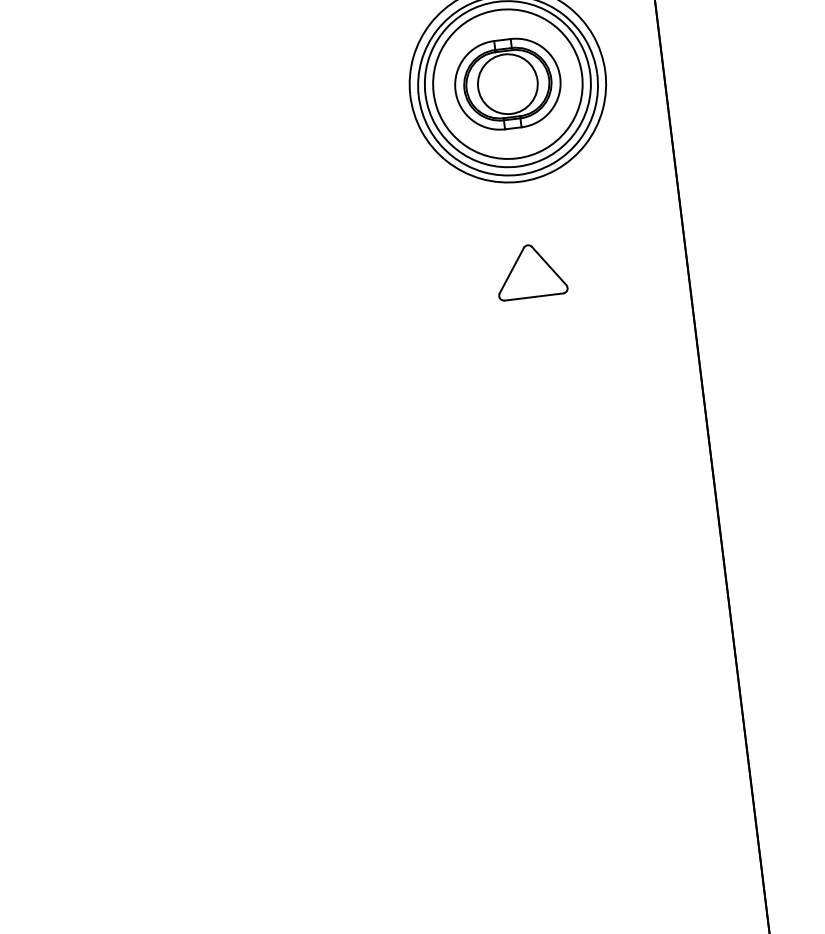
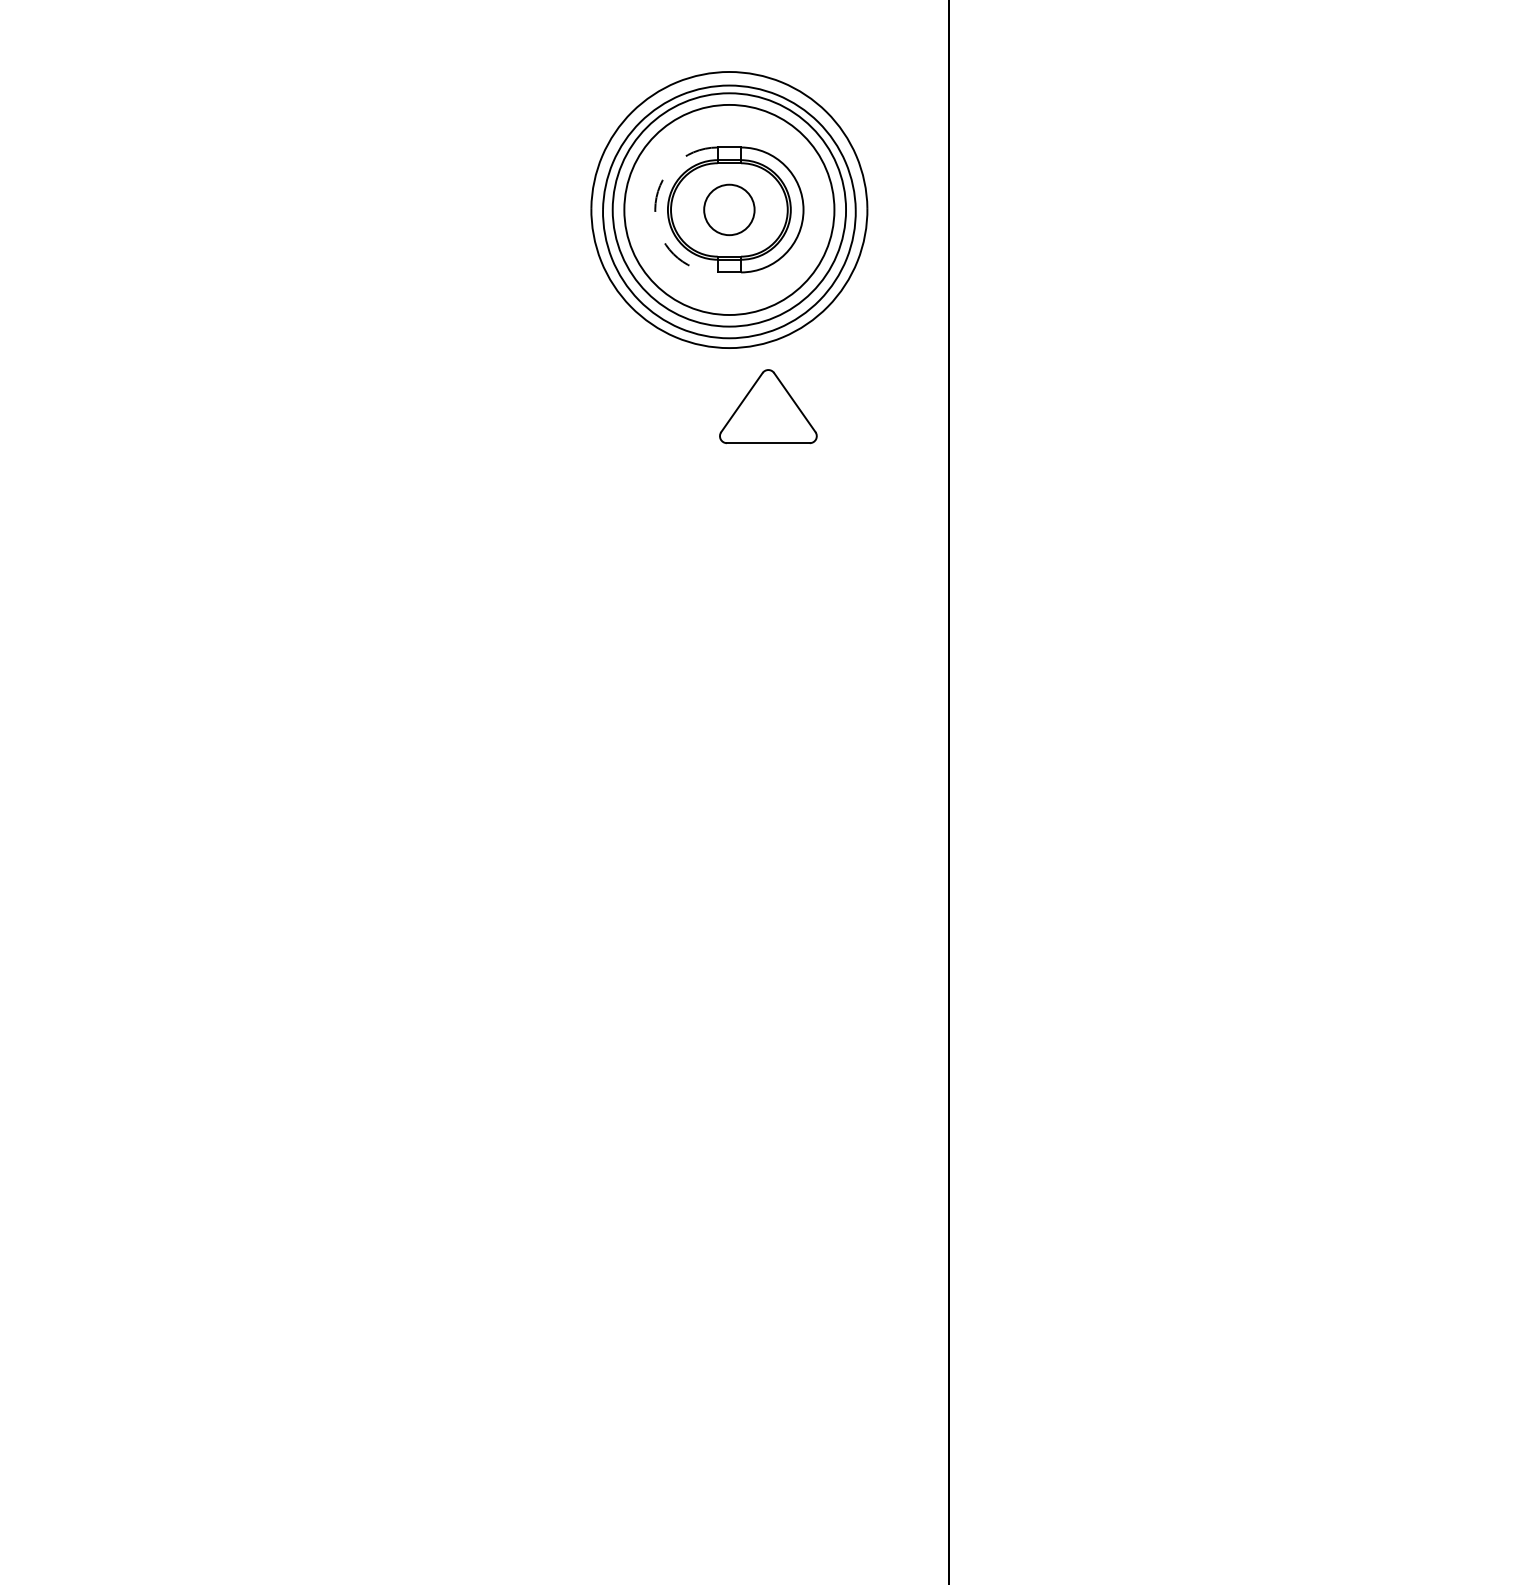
circle: (507, 83) -> (729, 209), size x0.6
arc: (455, 90) -> (655, 209), solid -> dashed
part: (530, 271) -> (768, 406), moved

